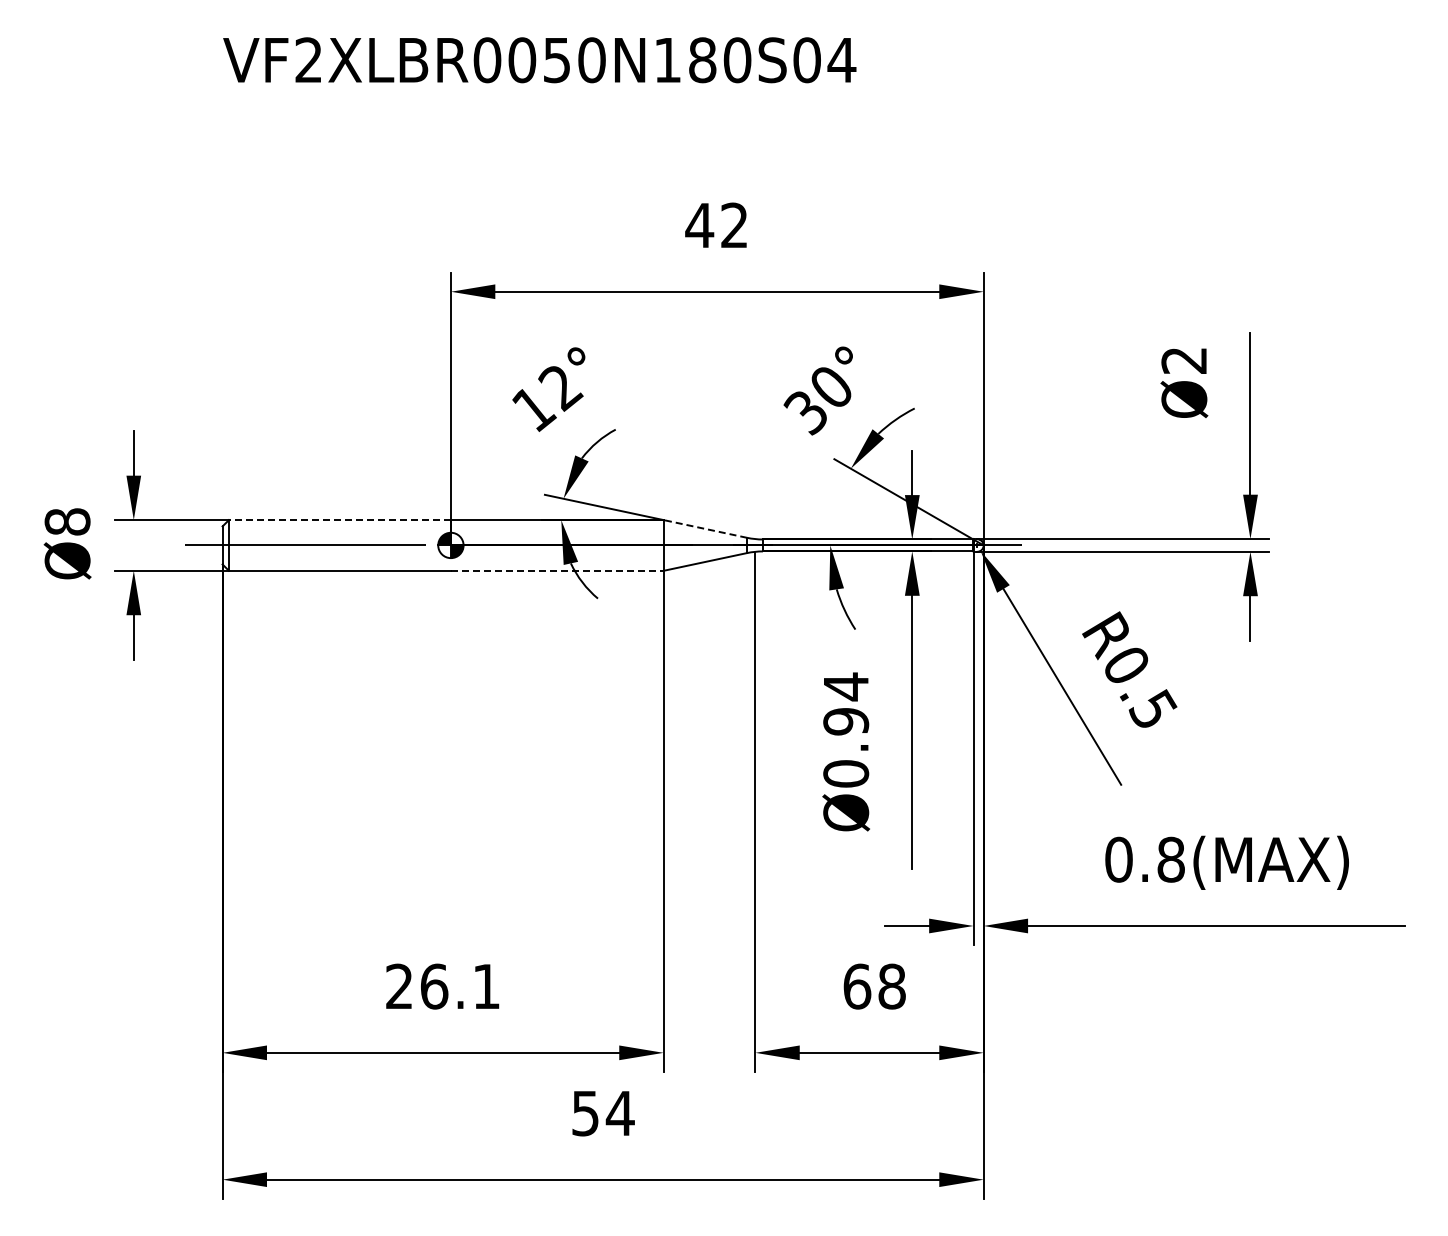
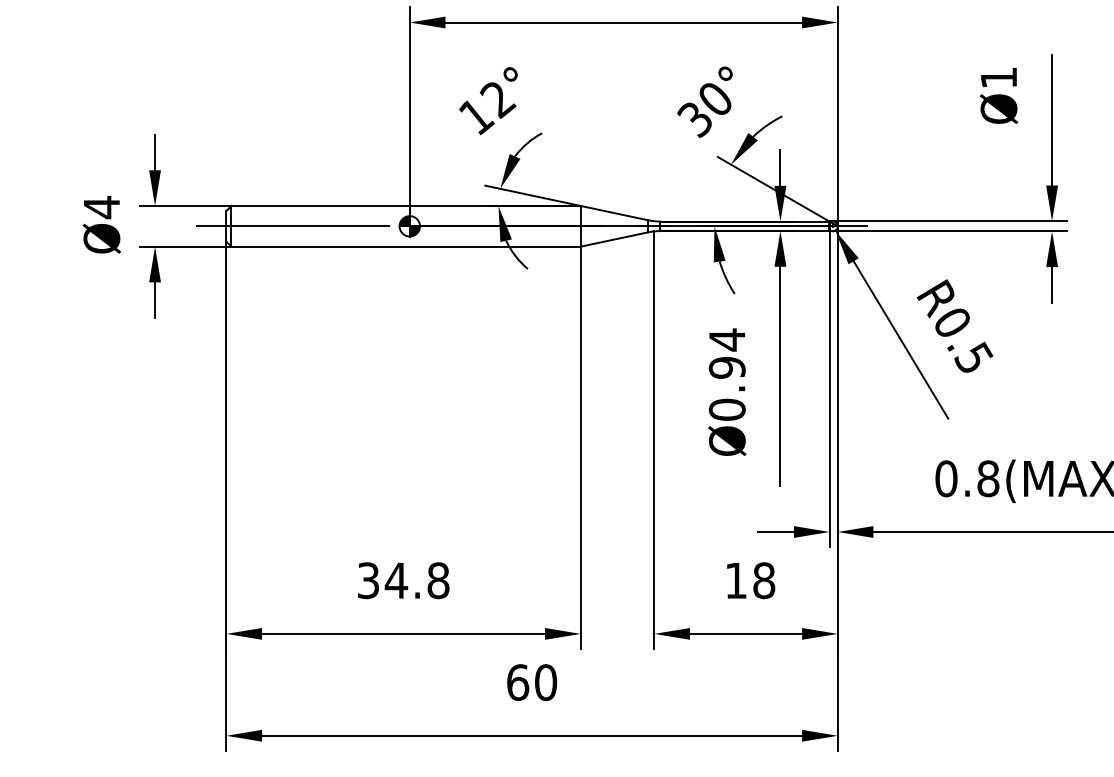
text: (1183, 360) -> (998, 77), Ø2 -> Ø1
line: (339, 520) -> (320, 206), dashed -> solid
text: (67, 521) -> (101, 207), Ø8 -> Ø4
line: (705, 528) -> (614, 212), dashed -> solid
line: (557, 570) -> (495, 246), dashed -> solid
text: (443, 986) -> (403, 580), 26.1 -> 34.8
text: (857, 986) -> (736, 580), 68 -> 18
text: (603, 1113) -> (532, 682), 54 -> 60

